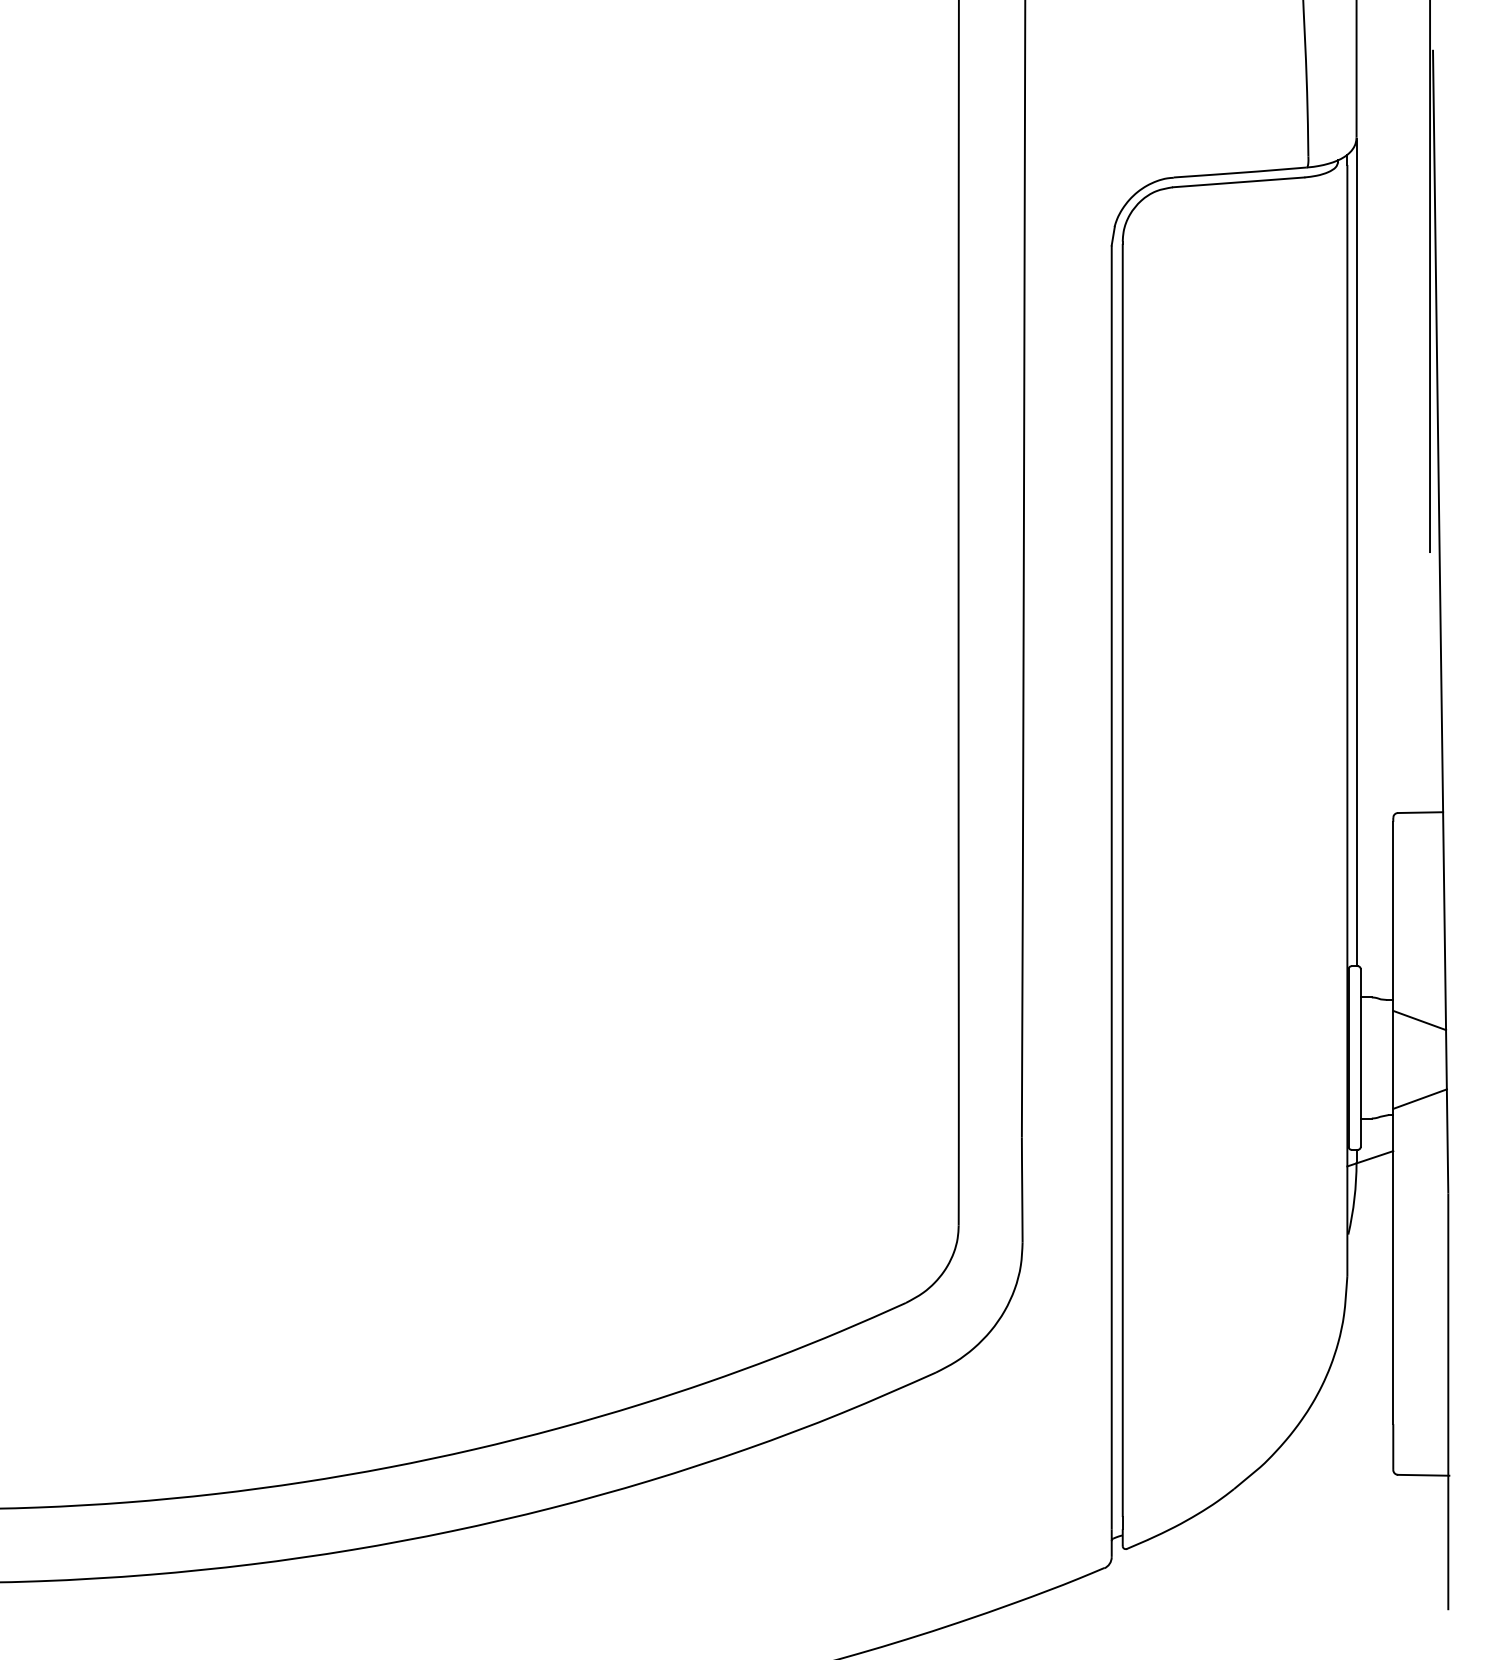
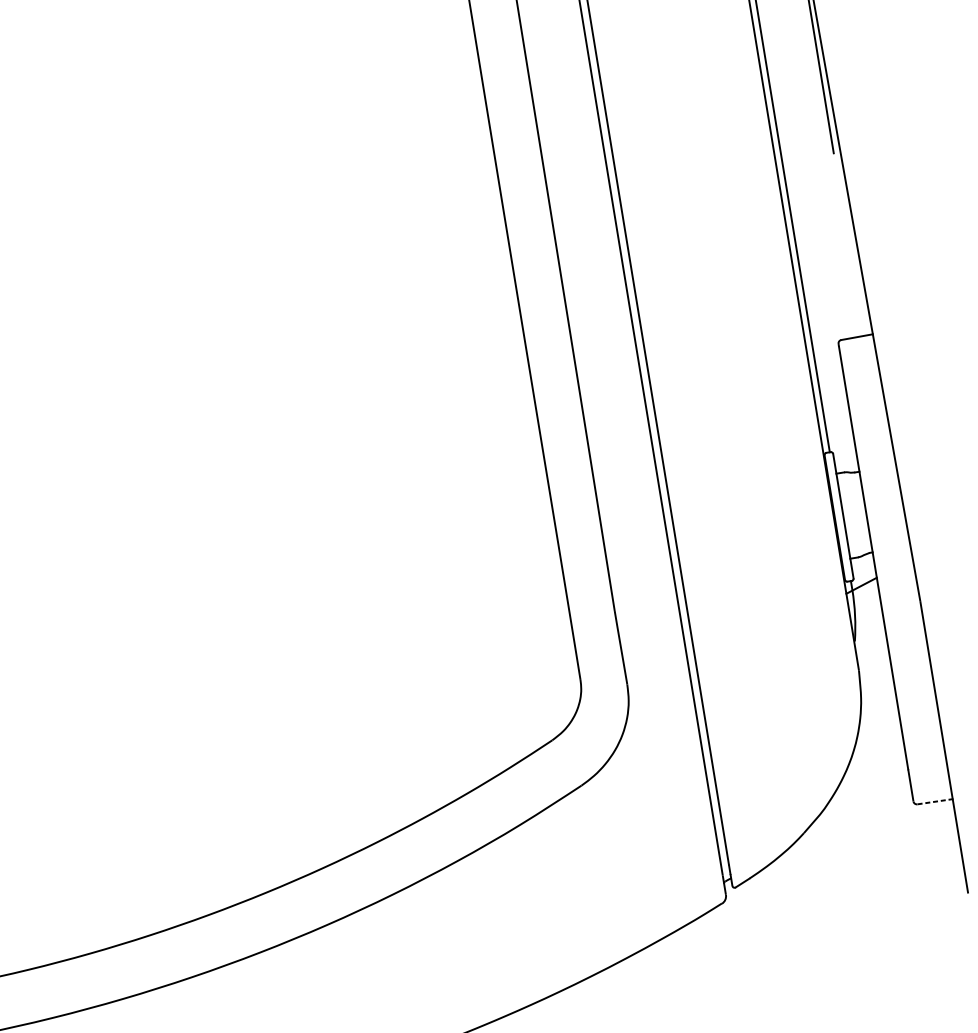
line: (1419, 1020) -> (880, 483), removed
line: (1419, 1098) -> (889, 537), removed
line: (1423, 1475) -> (935, 801), solid -> dashed

